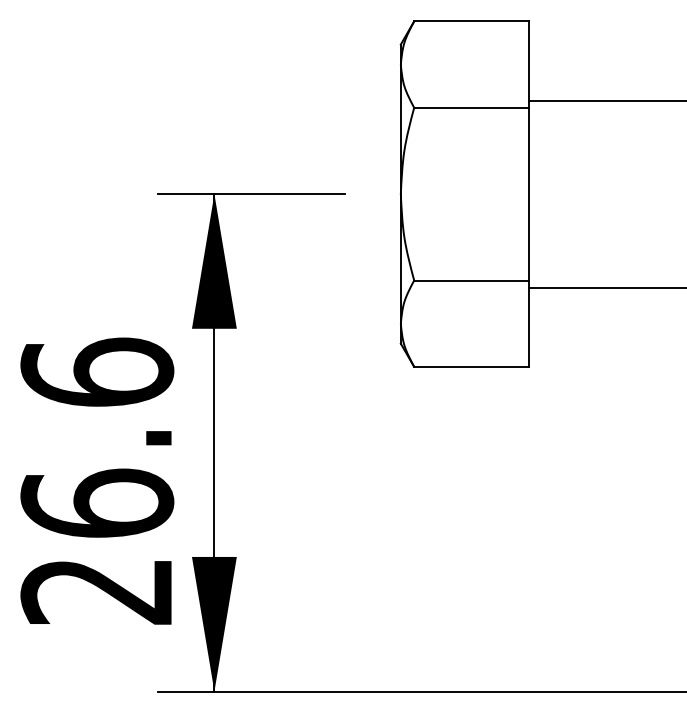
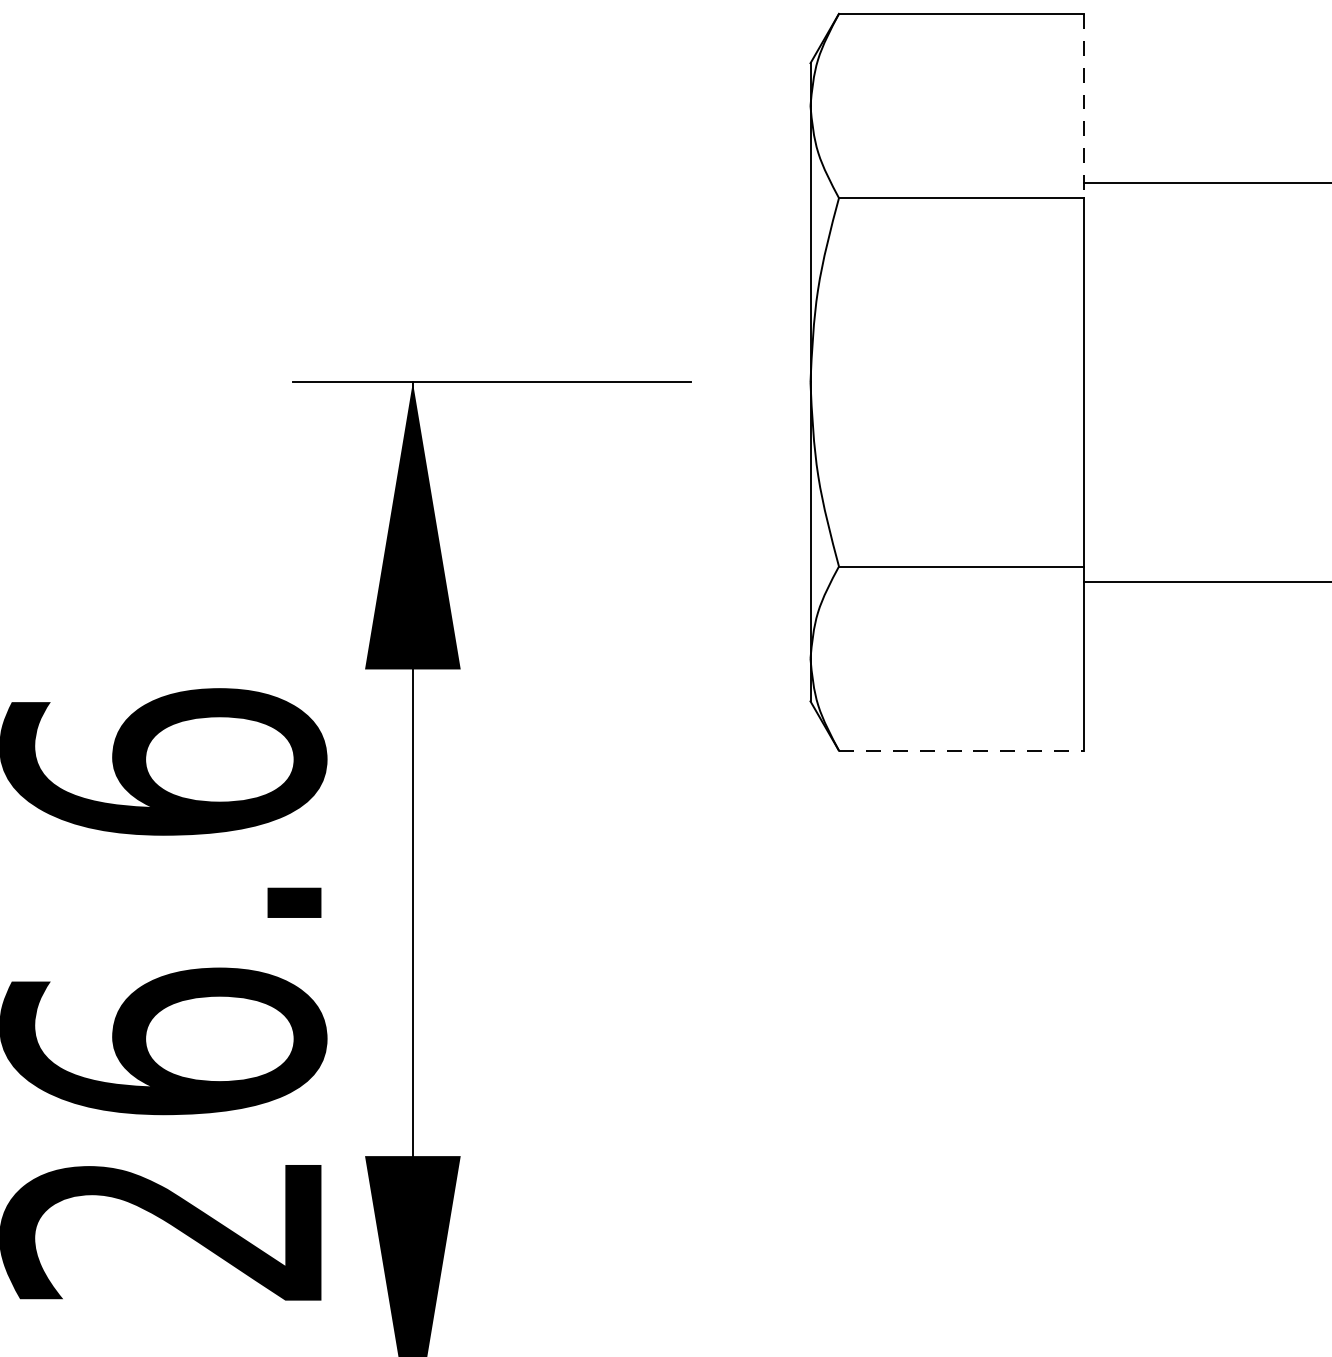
line: (528, 65) -> (1082, 107), solid -> dashed
line: (472, 366) -> (963, 749), solid -> dashed

